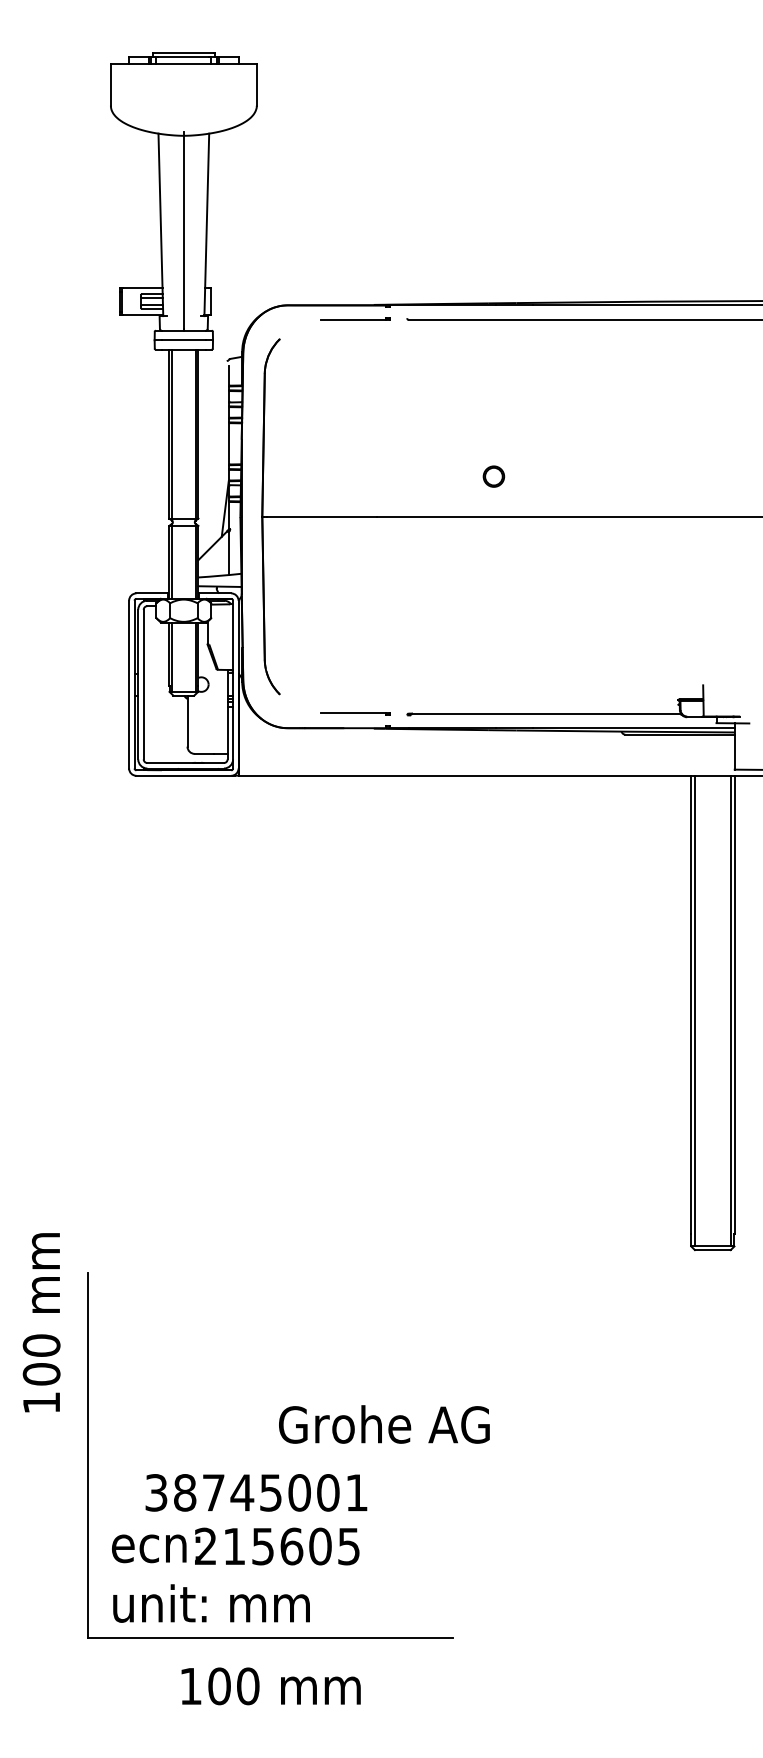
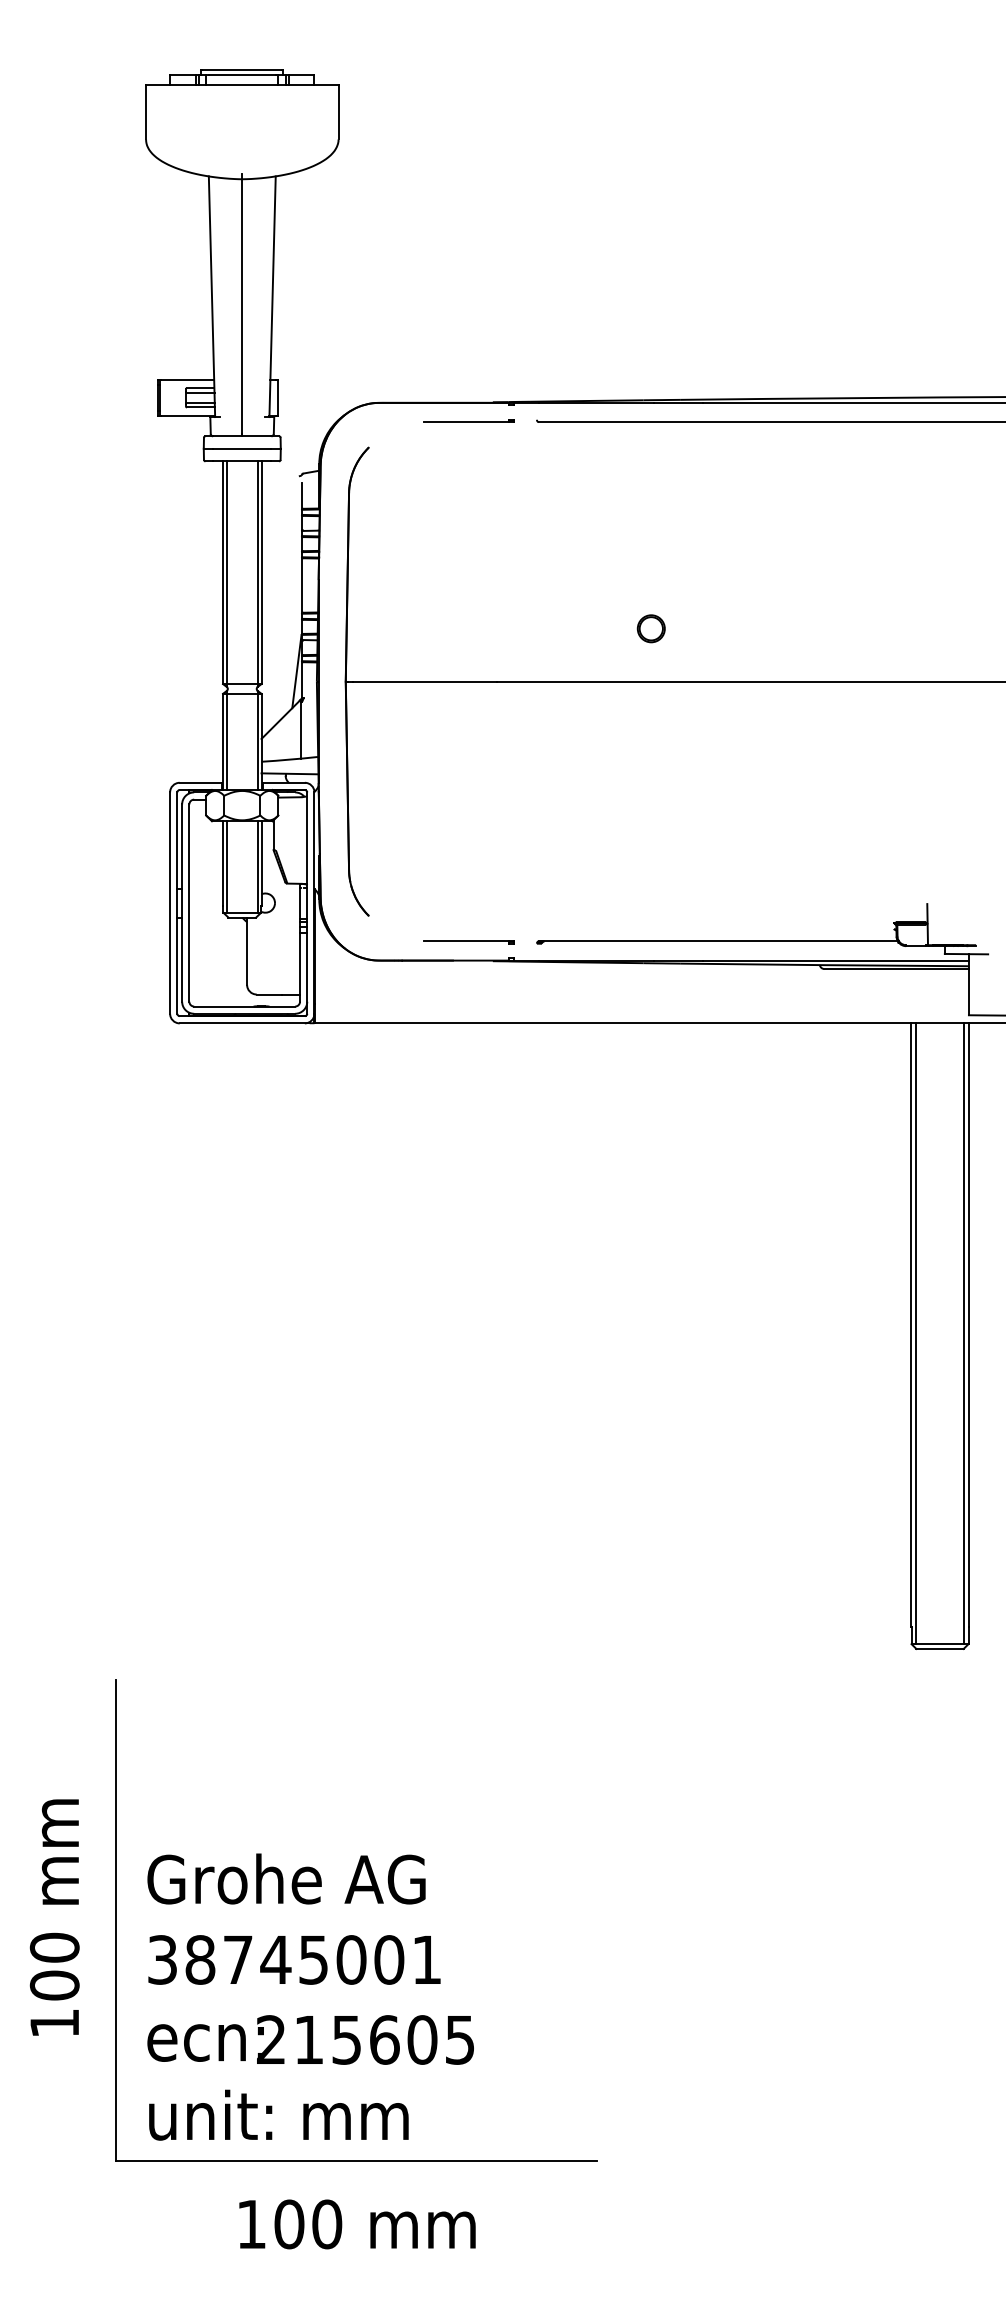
text: (41, 1322) -> (54, 1917), moved
text: (384, 1424) -> (286, 1879), moved
text: (256, 1492) -> (294, 1959), moved

